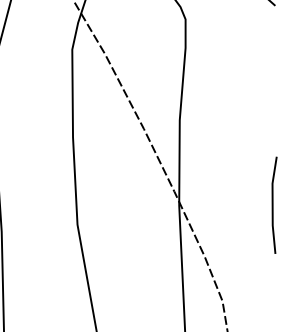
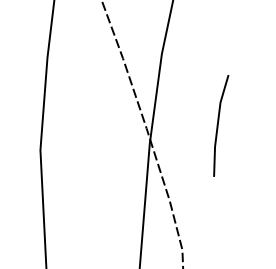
line: (273, 204) -> (218, 124), moved

